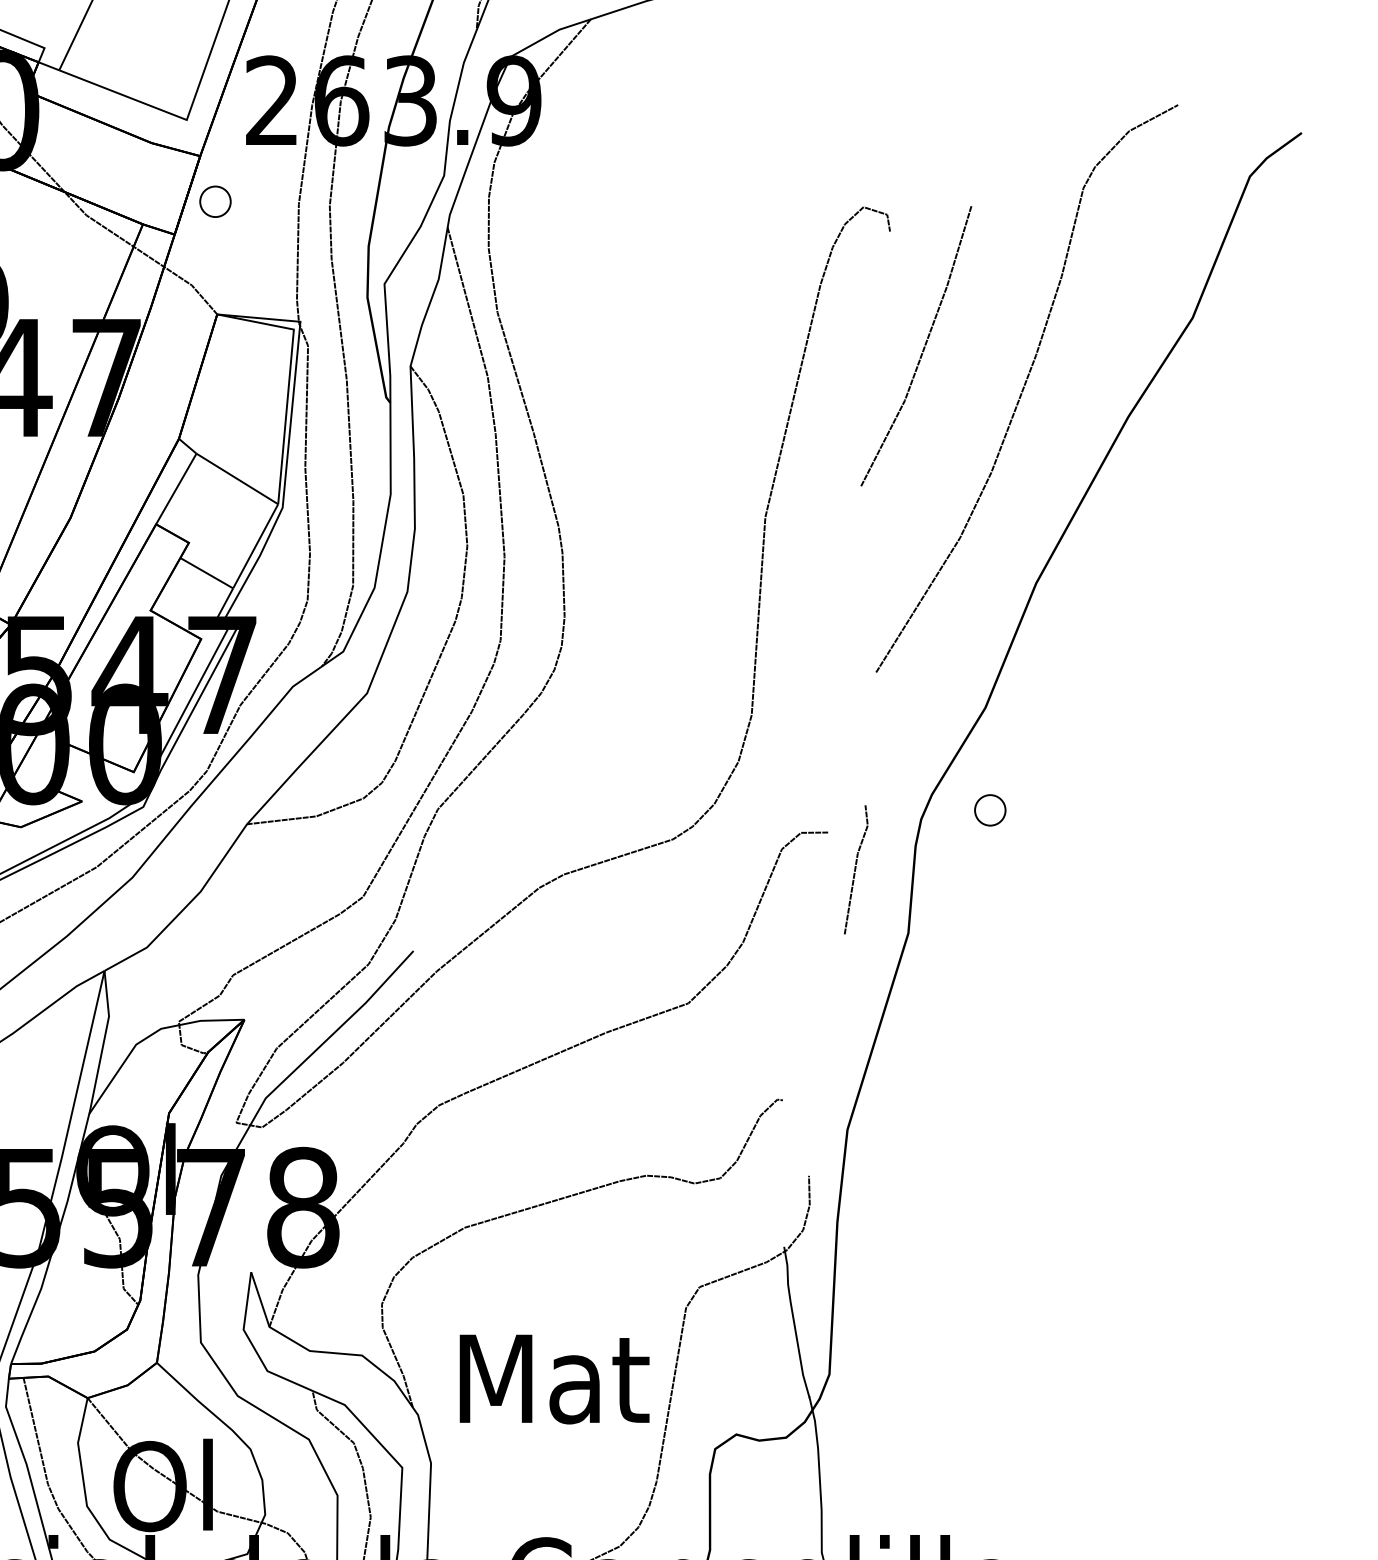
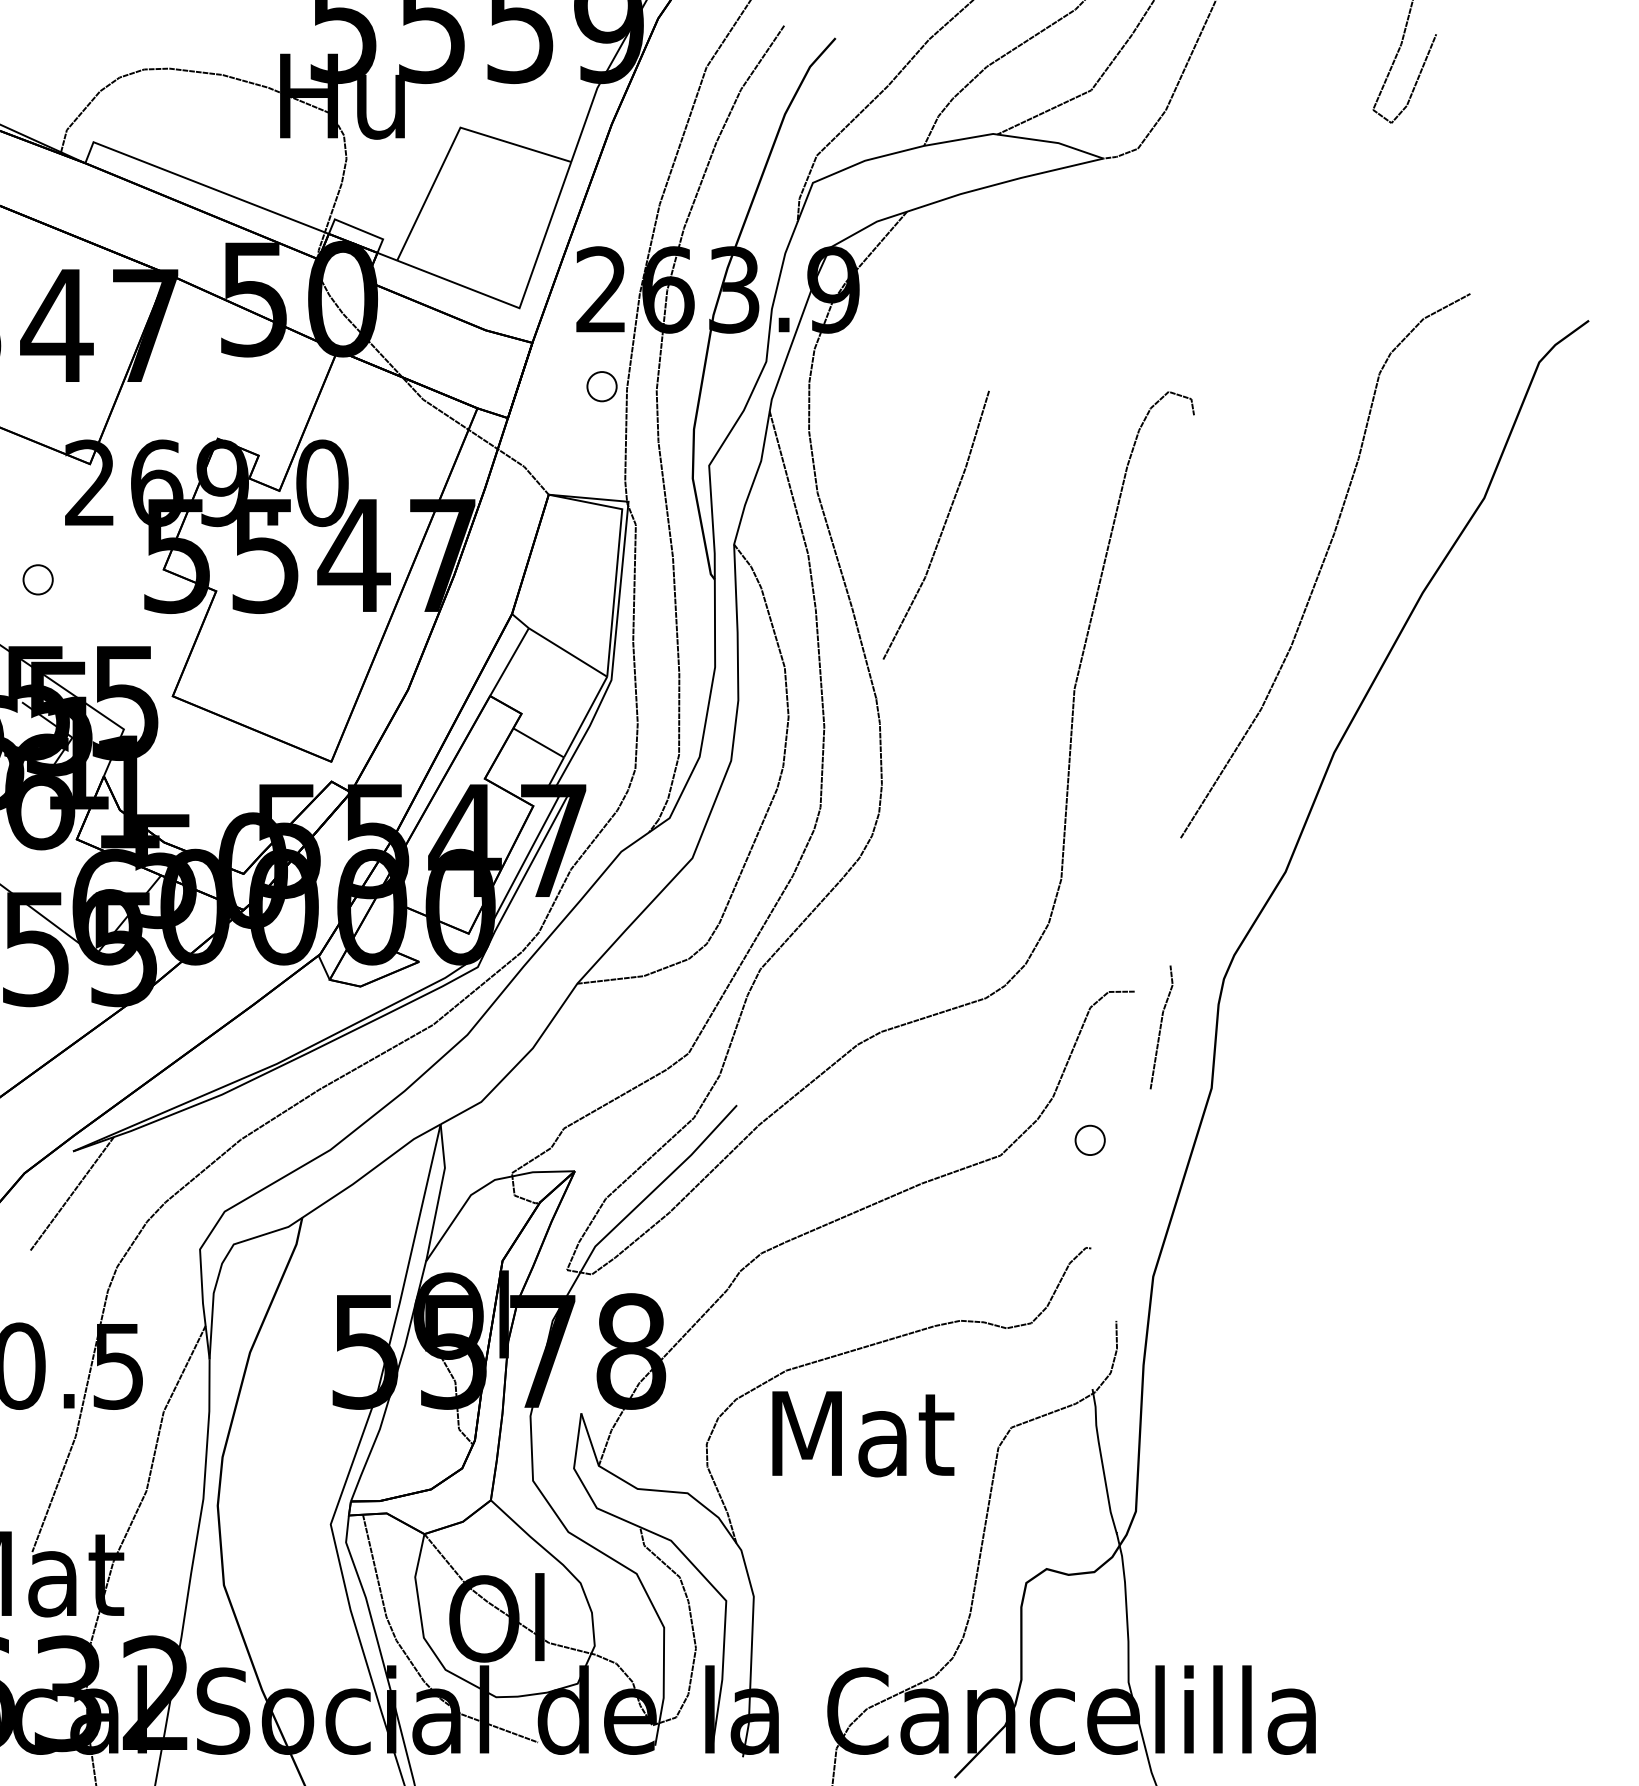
part: (214, 201) -> (601, 386), moved
line: (922, 348) -> (942, 527), moved
part: (989, 809) -> (1089, 1139), moved
text: (554, 1379) -> (863, 1434), moved

